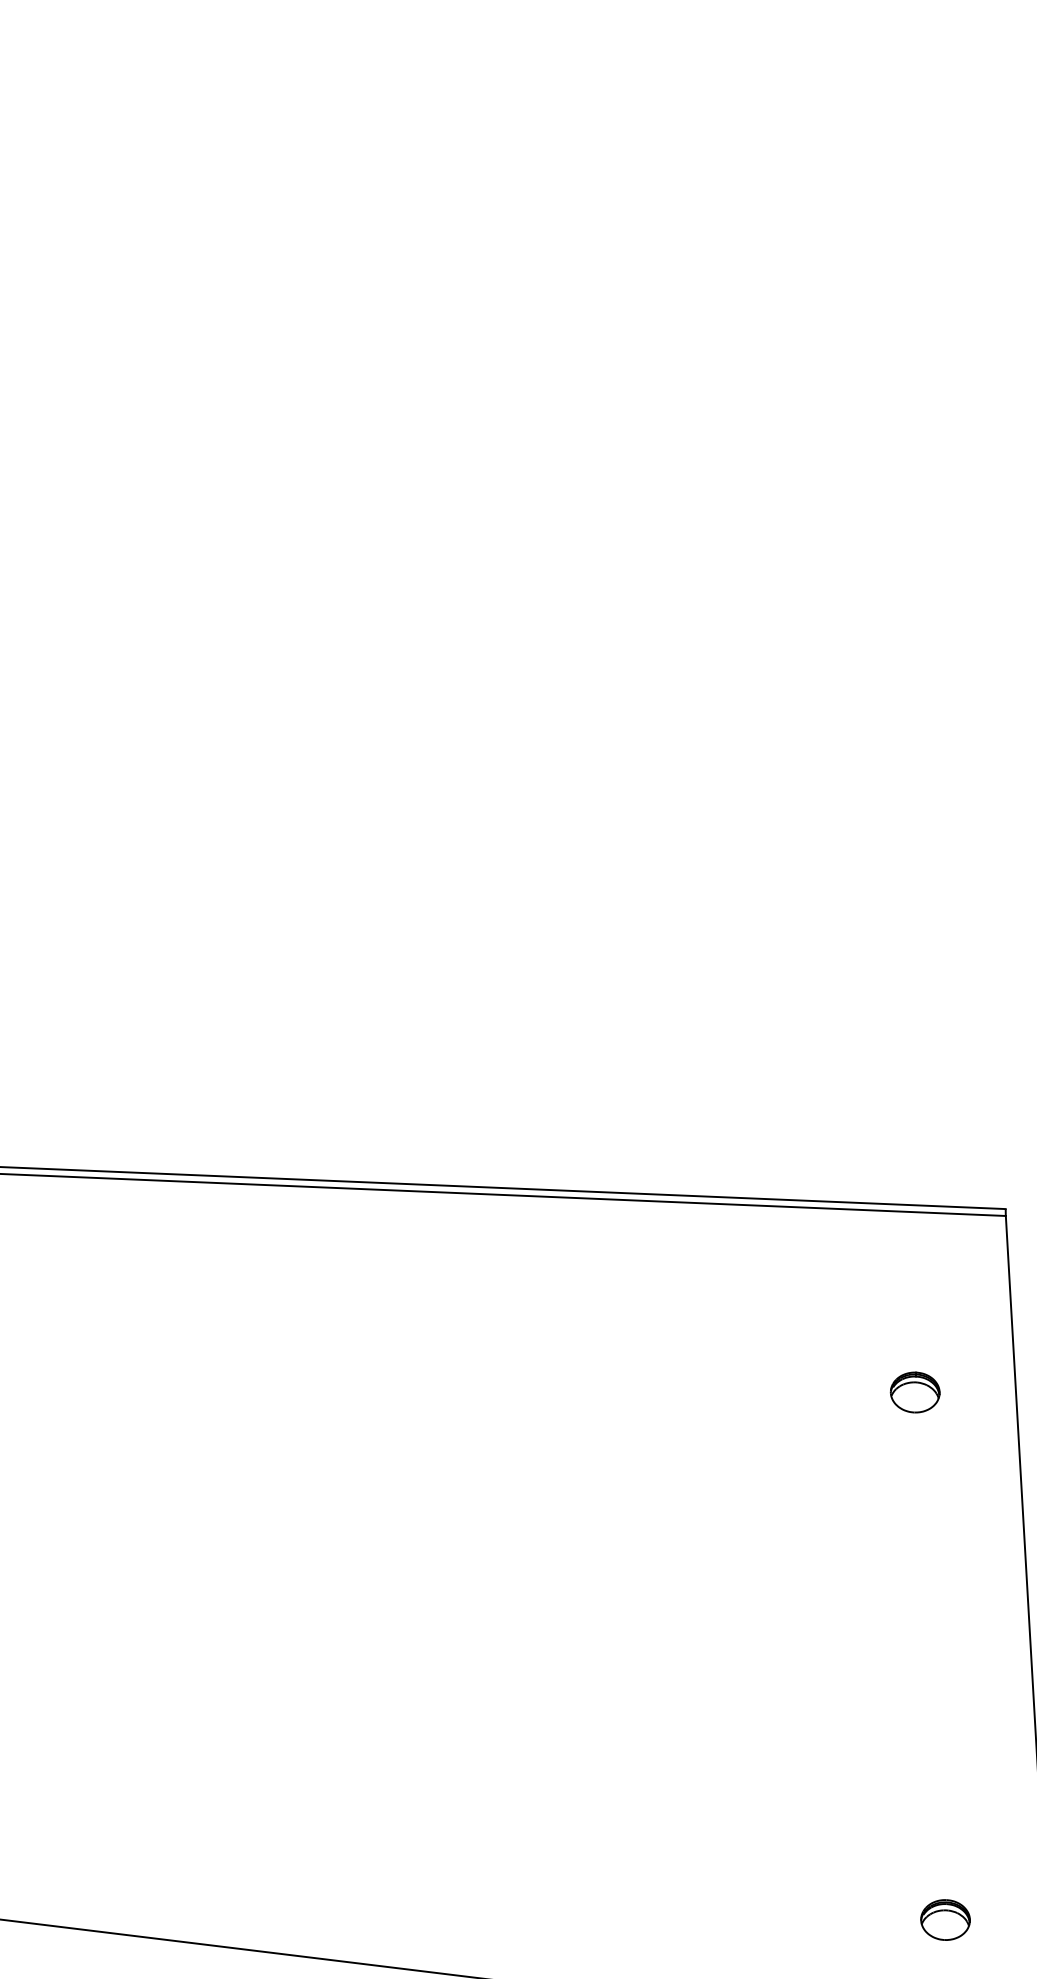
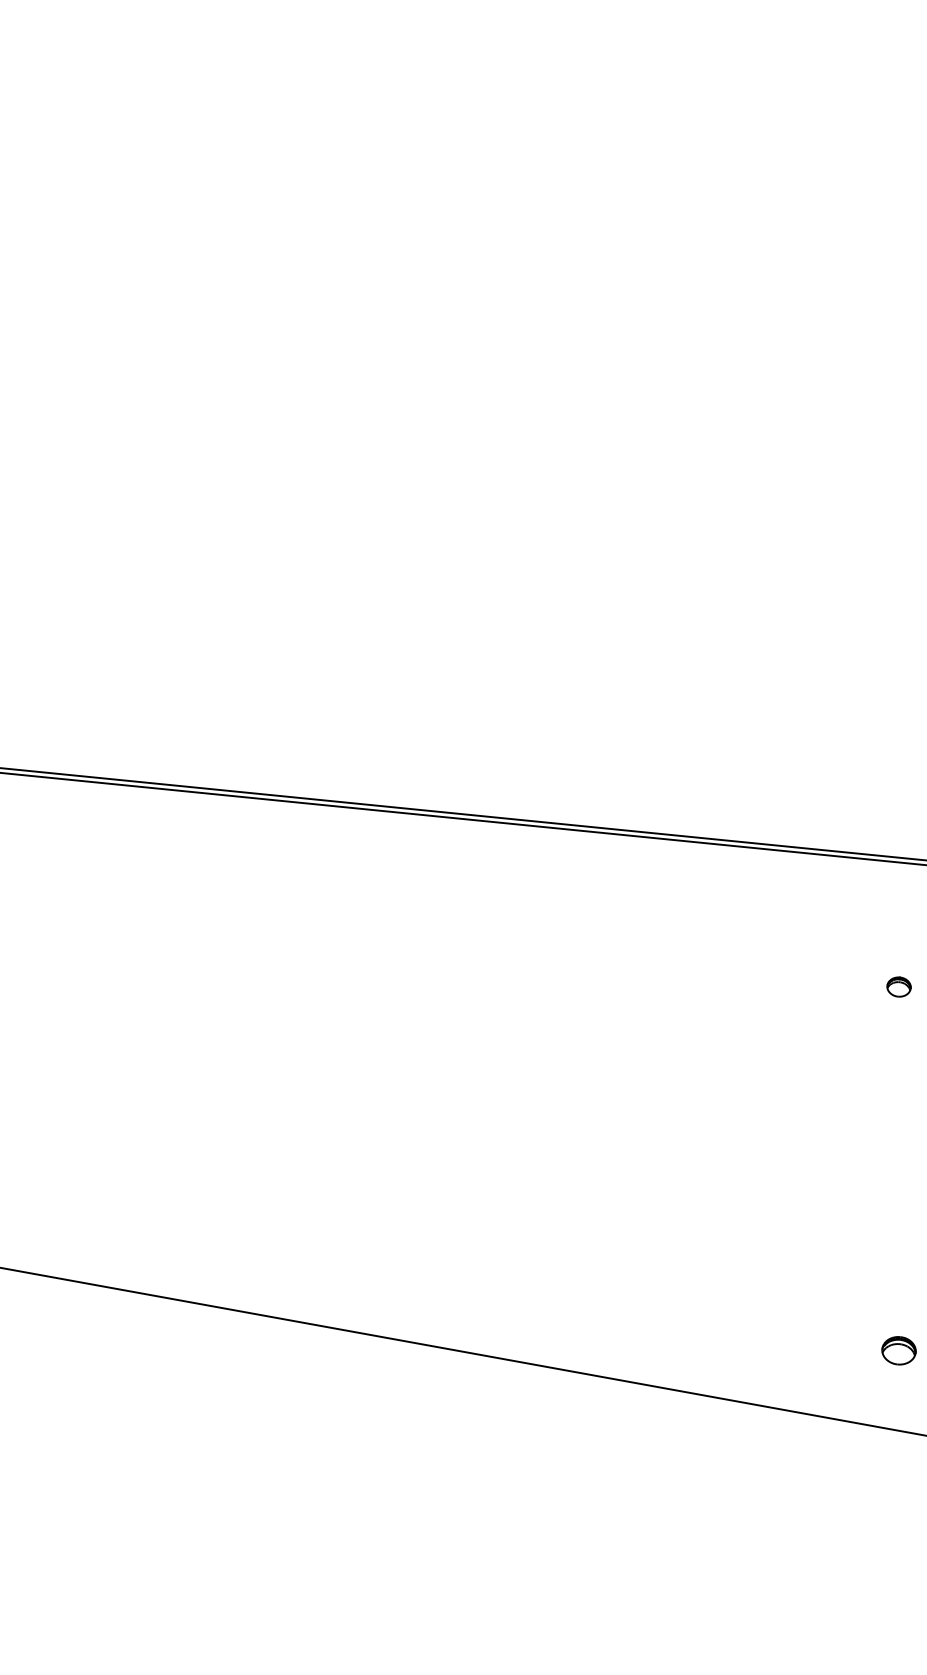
part: (914, 1391) -> (898, 986), size x0.7

